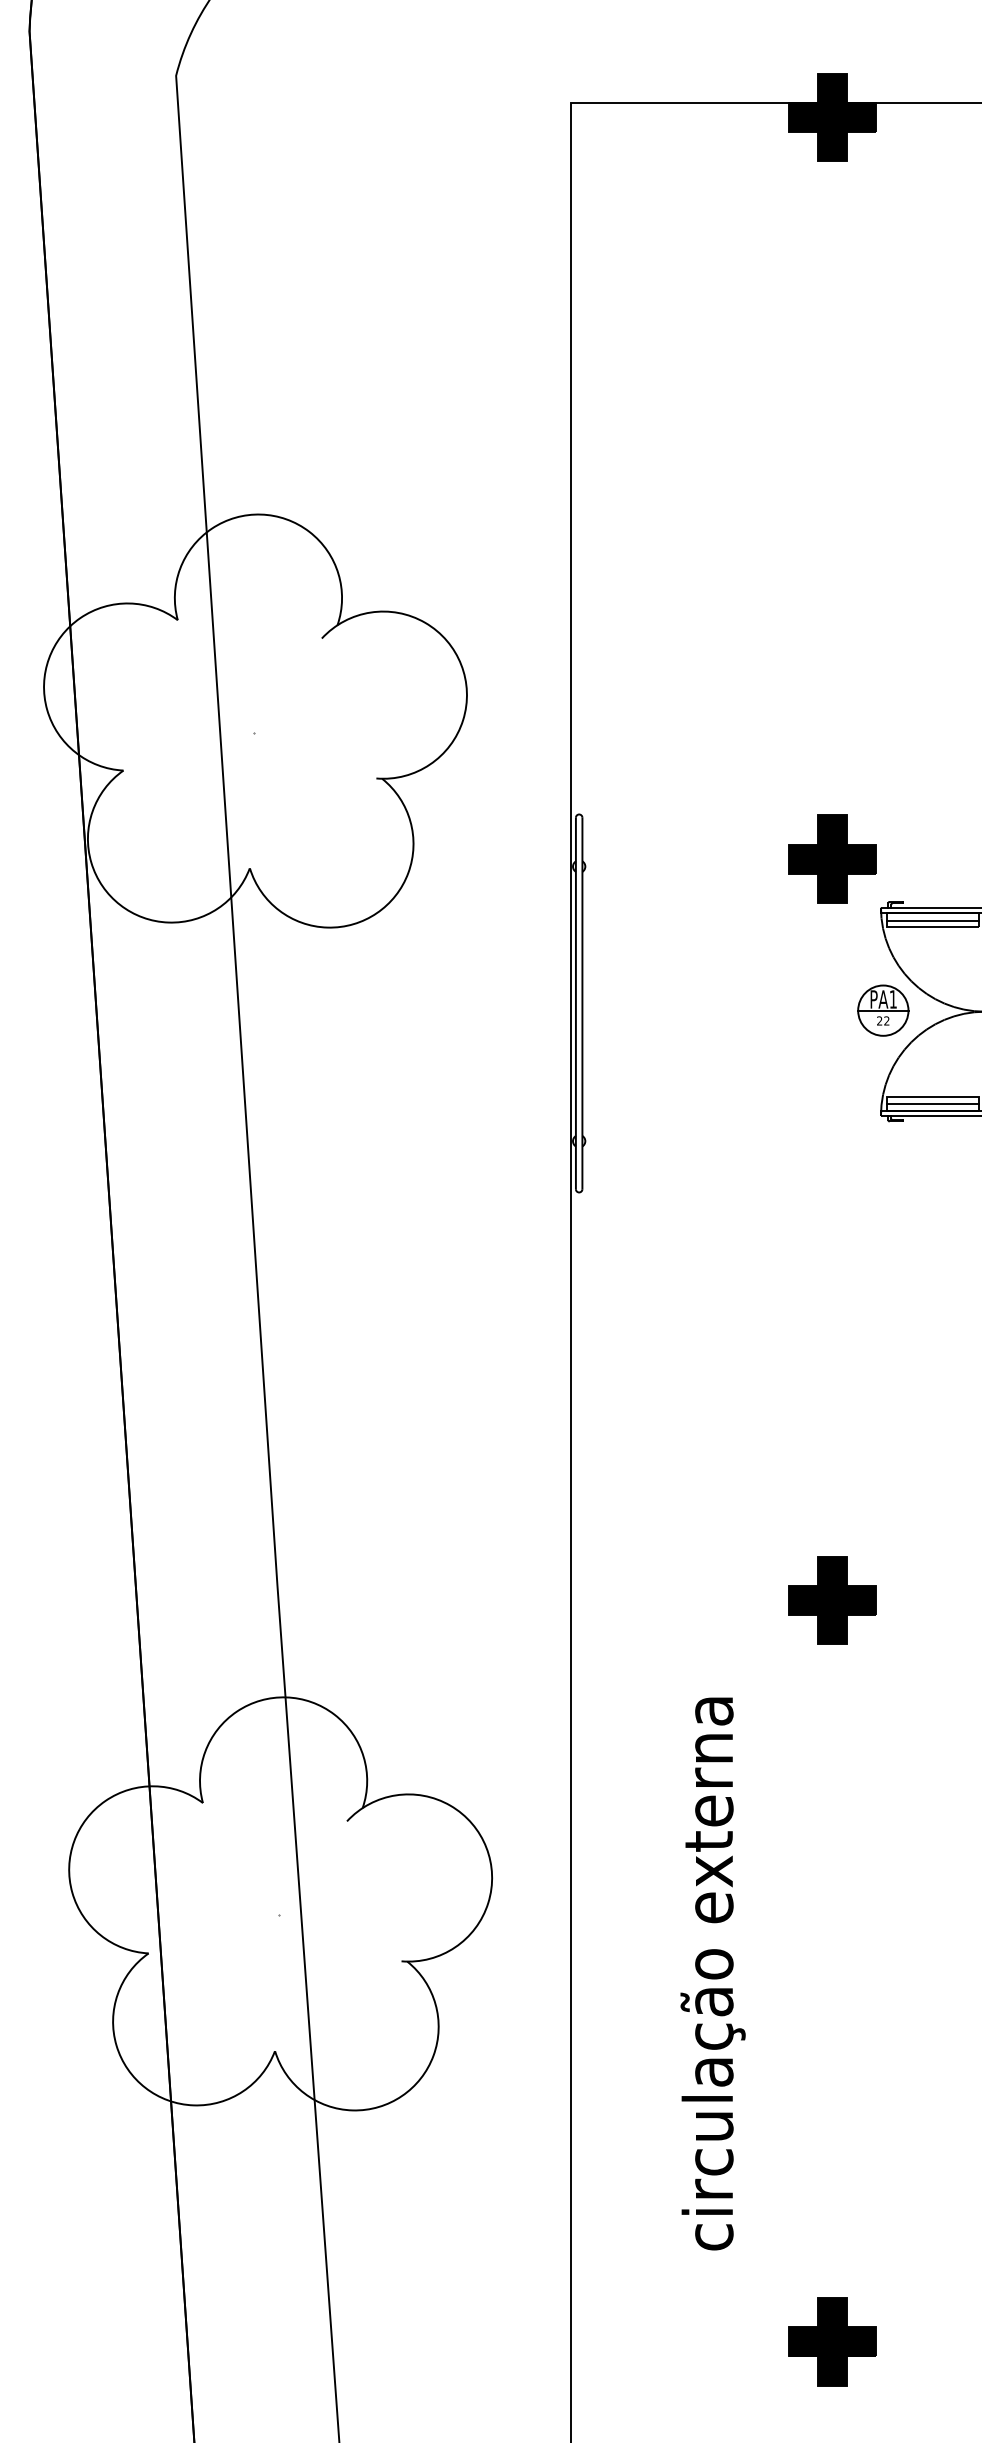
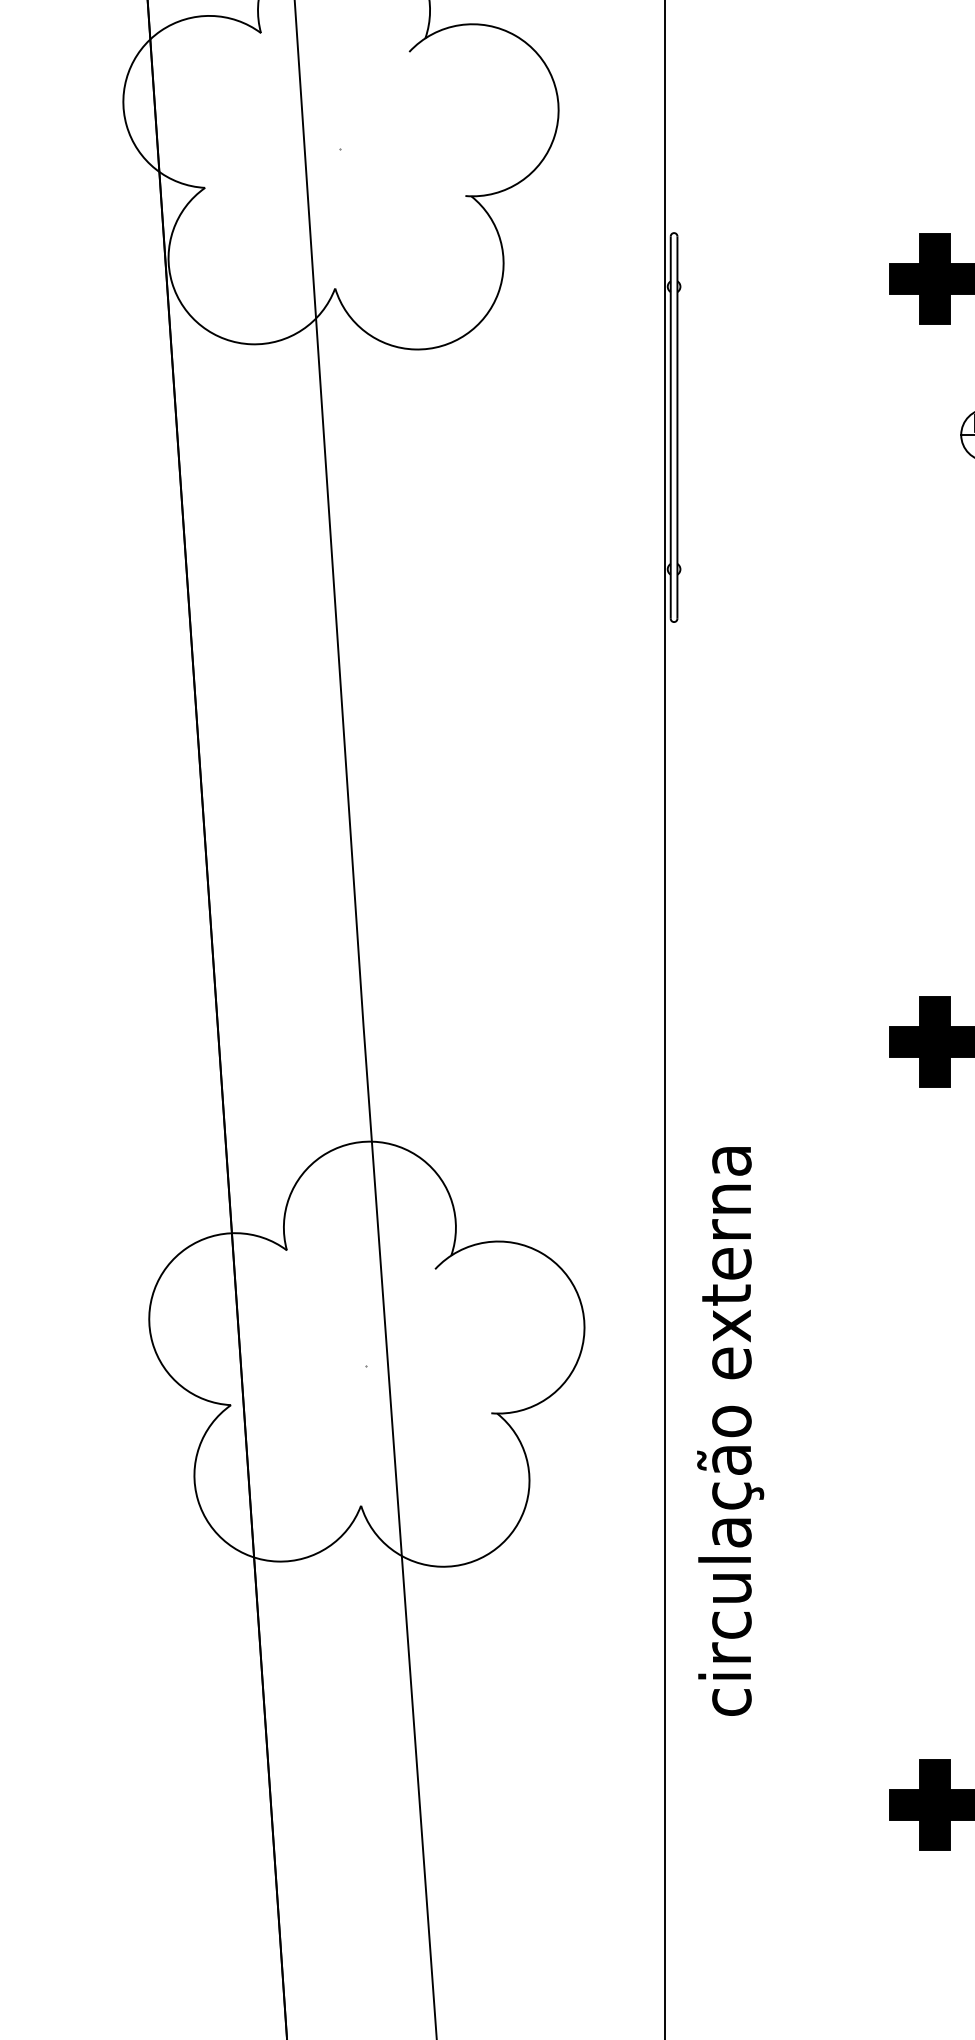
text: (712, 1973) -> (729, 1430), moved

